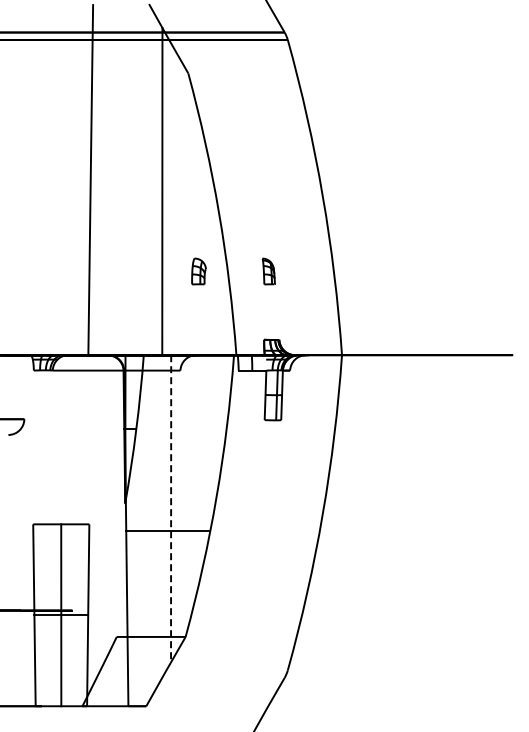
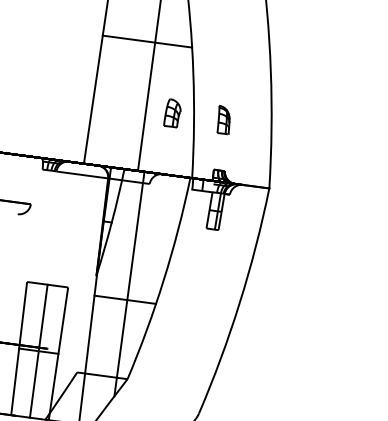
line: (151, 179) -> (147, 41), added
part: (198, 271) -> (172, 113), size x1.43
part: (268, 271) -> (223, 120), size x1.43
line: (171, 508) -> (129, 283), dashed -> solid

